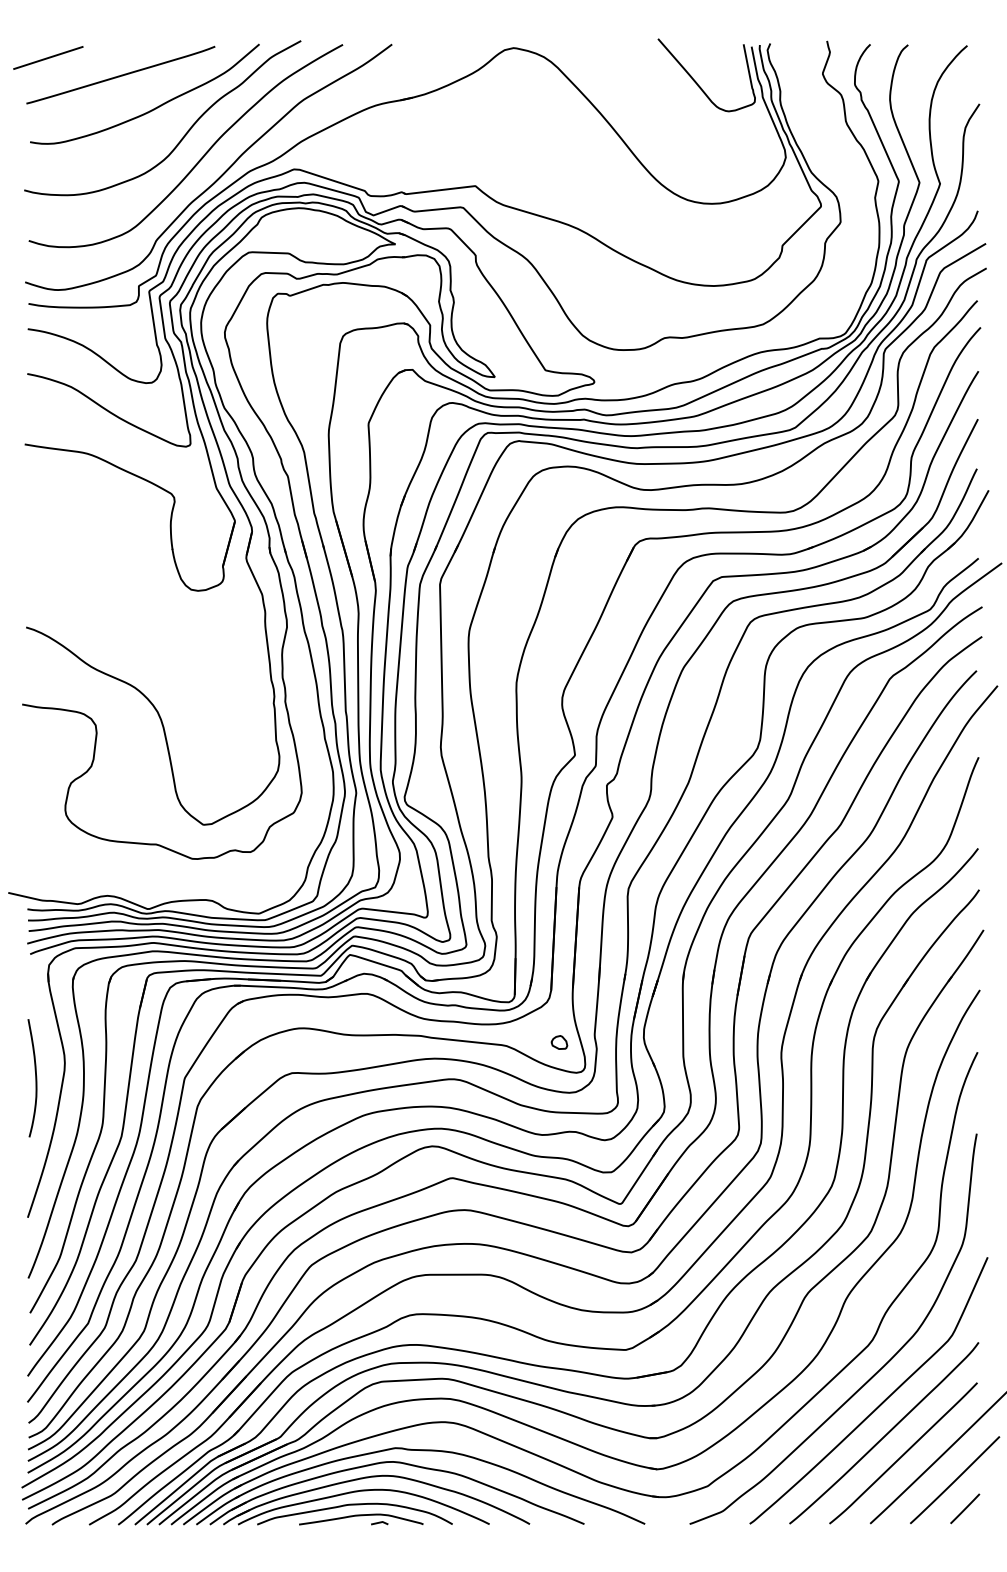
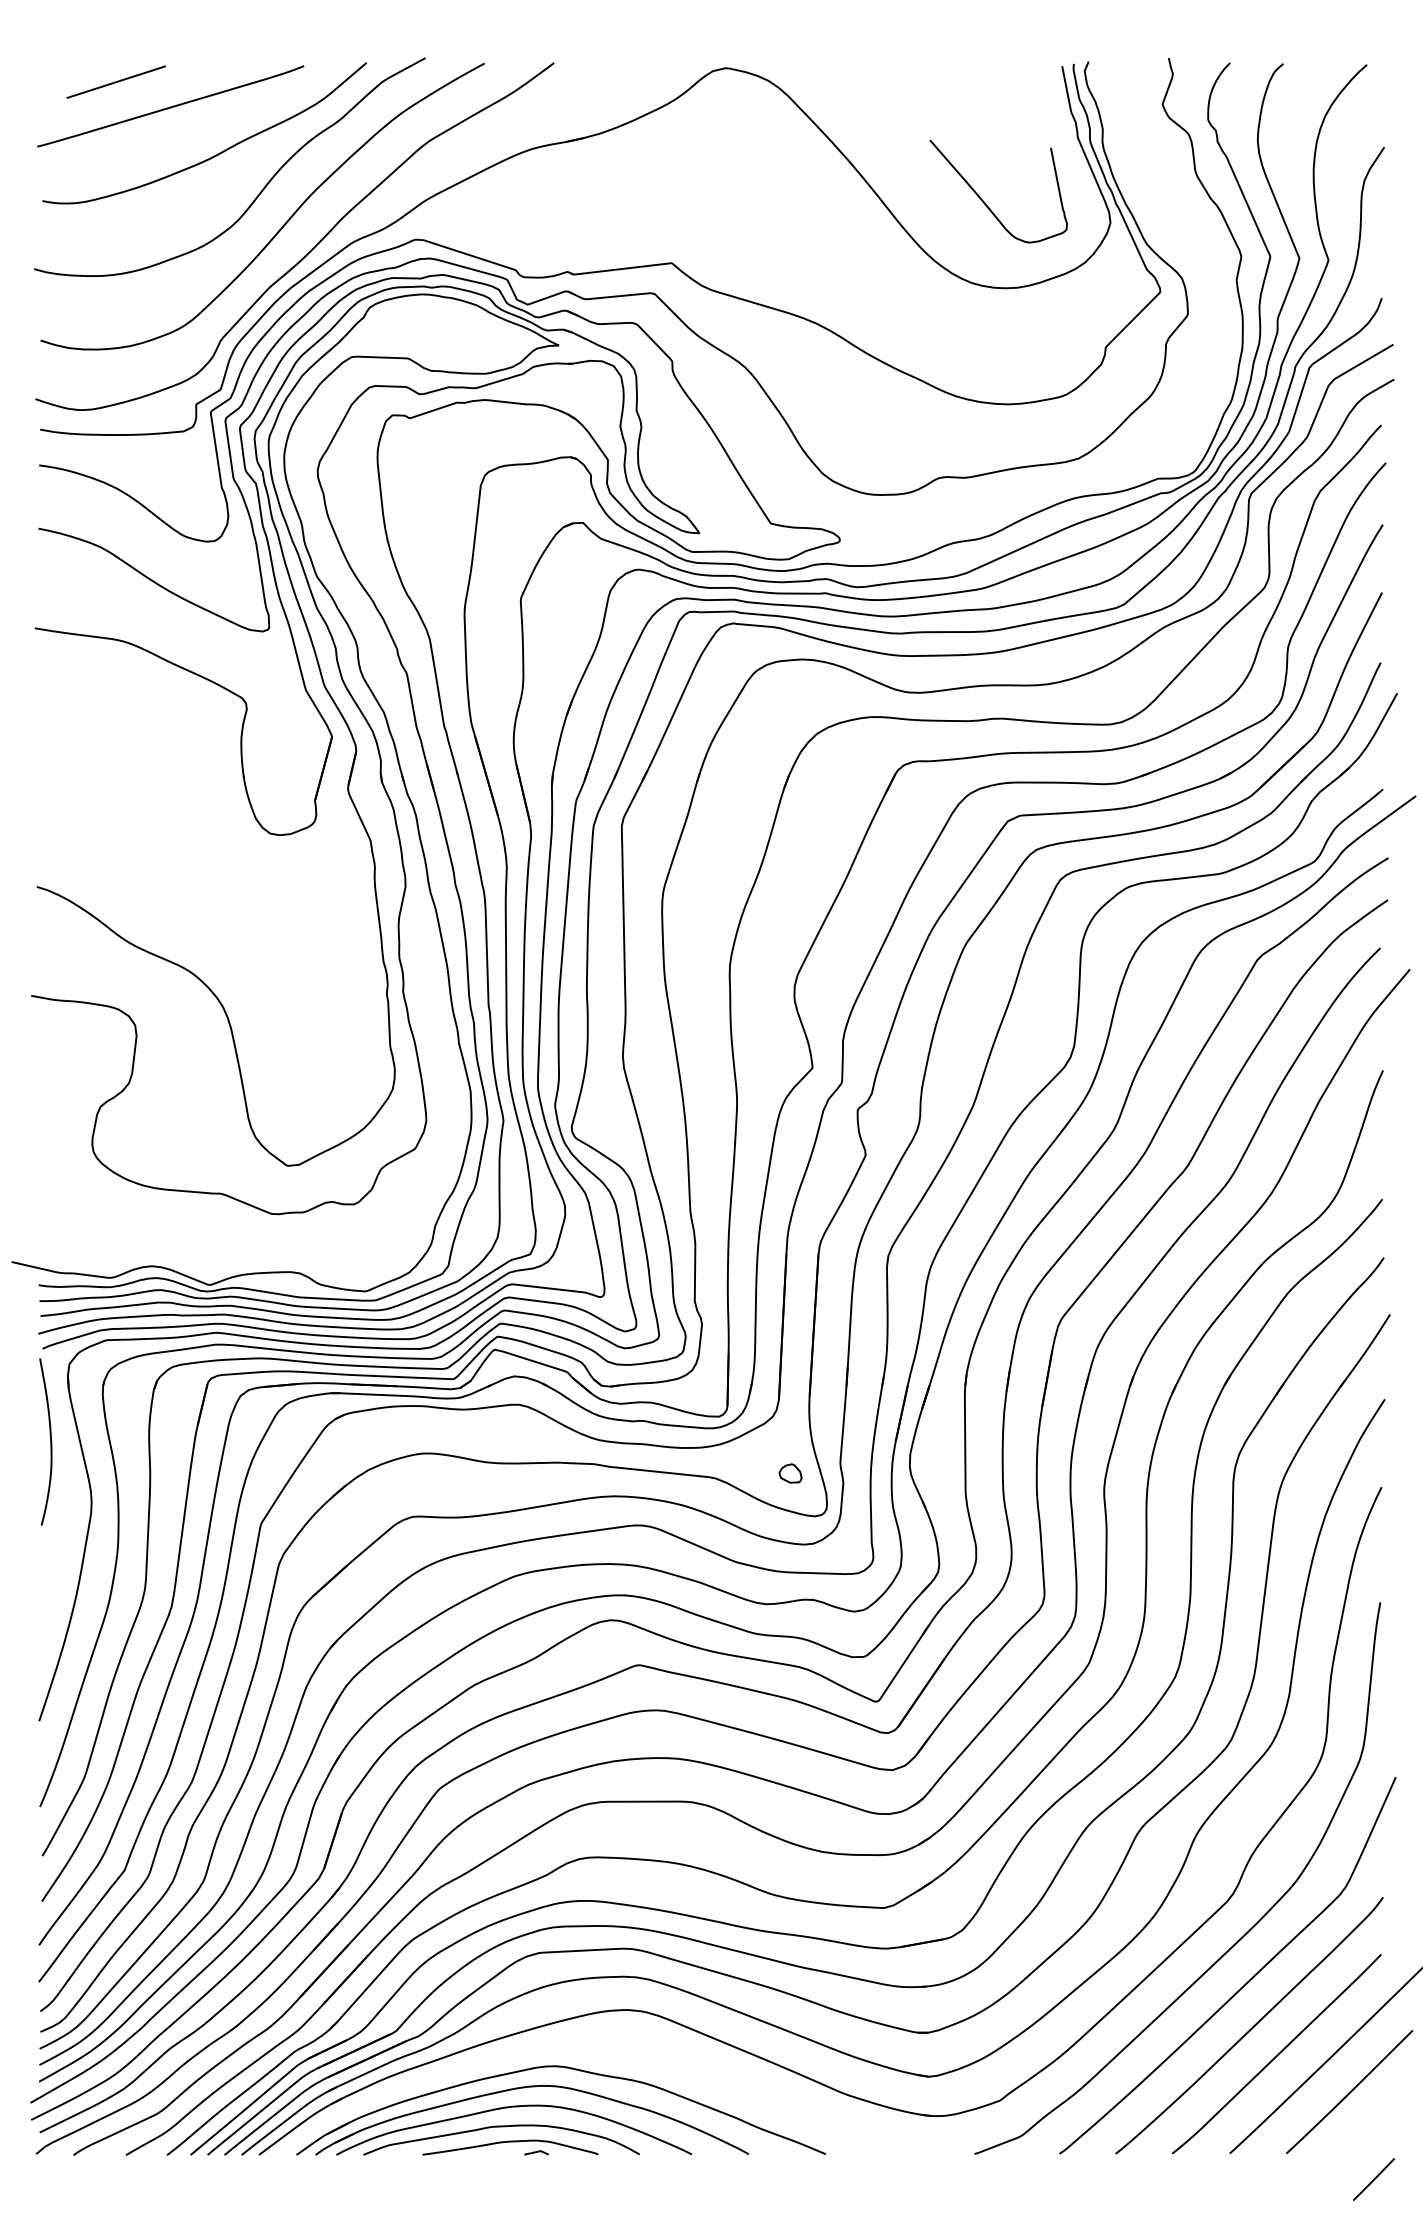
line: (47, 57) -> (115, 81), moved
curve: (697, 82) -> (985, 202), moved
curve: (35, 1077) -> (50, 1441), moved
part: (420, 1450) -> (594, 2050), removed
line: (964, 1508) -> (1373, 2179), moved

